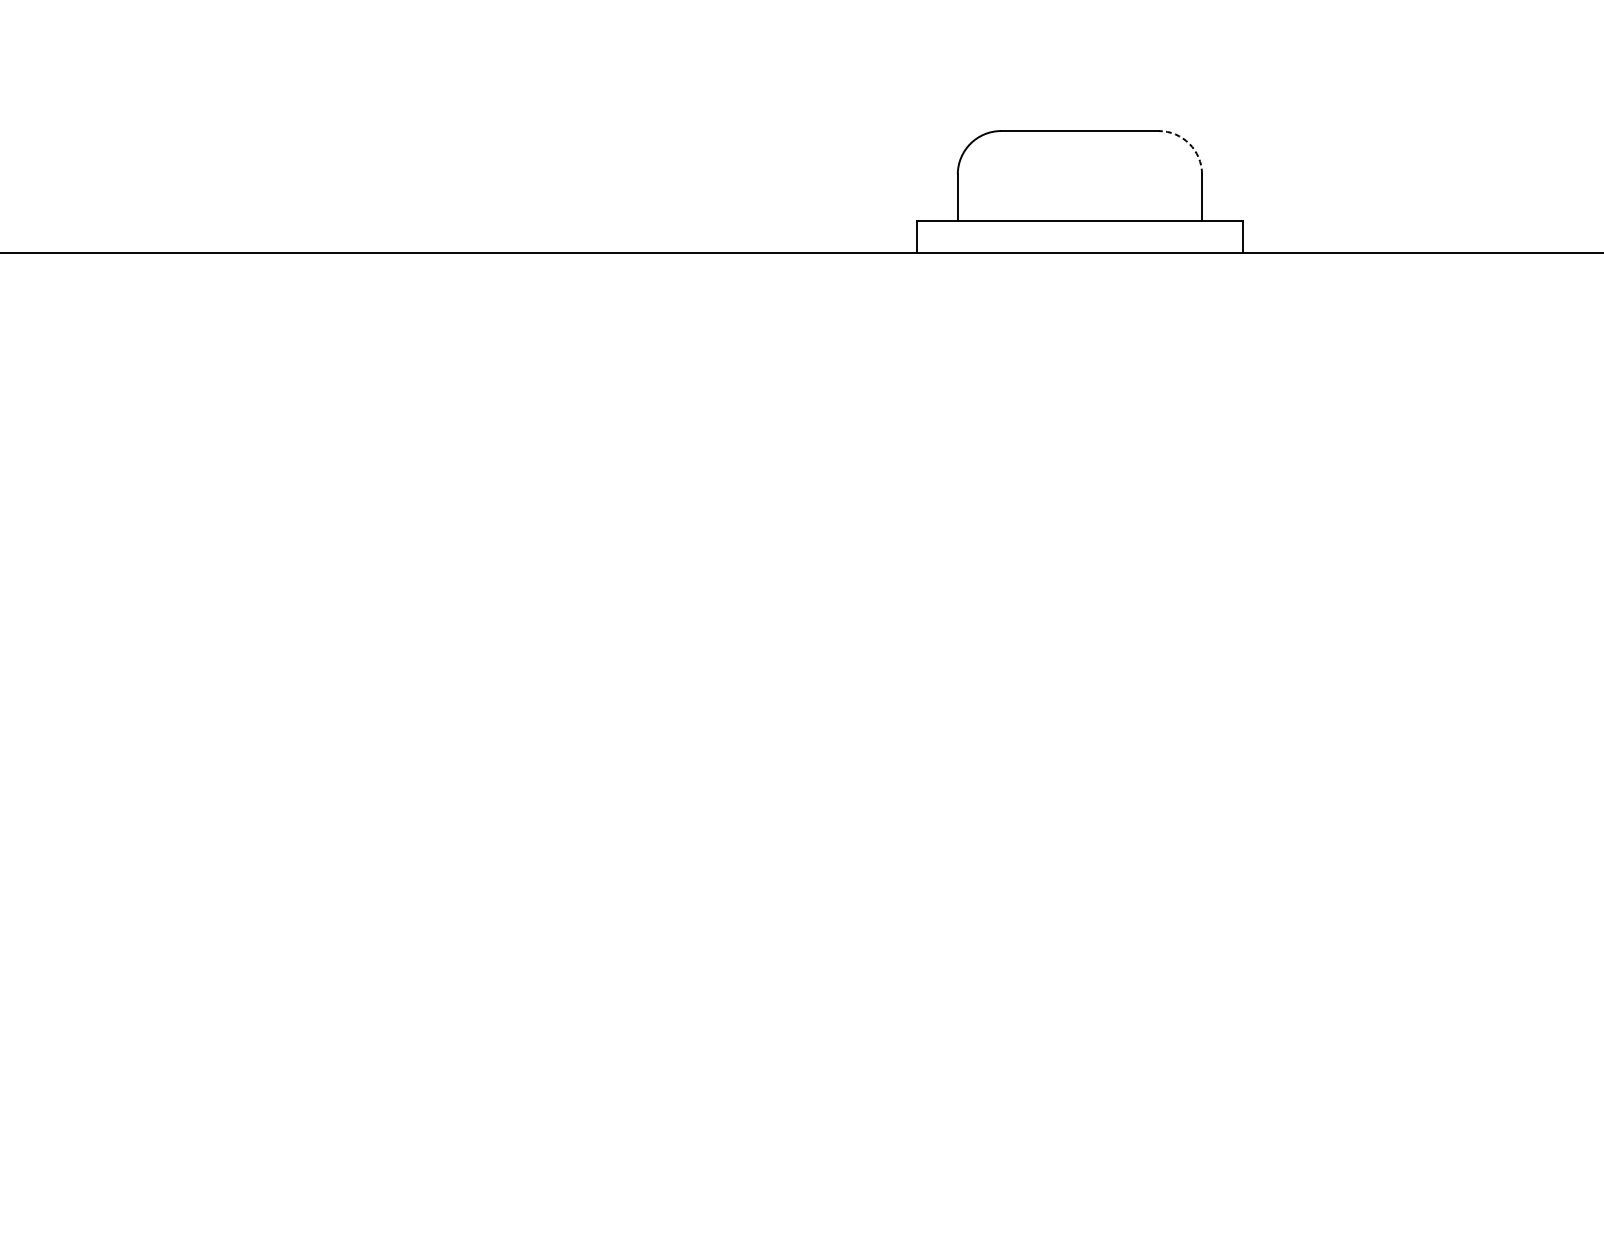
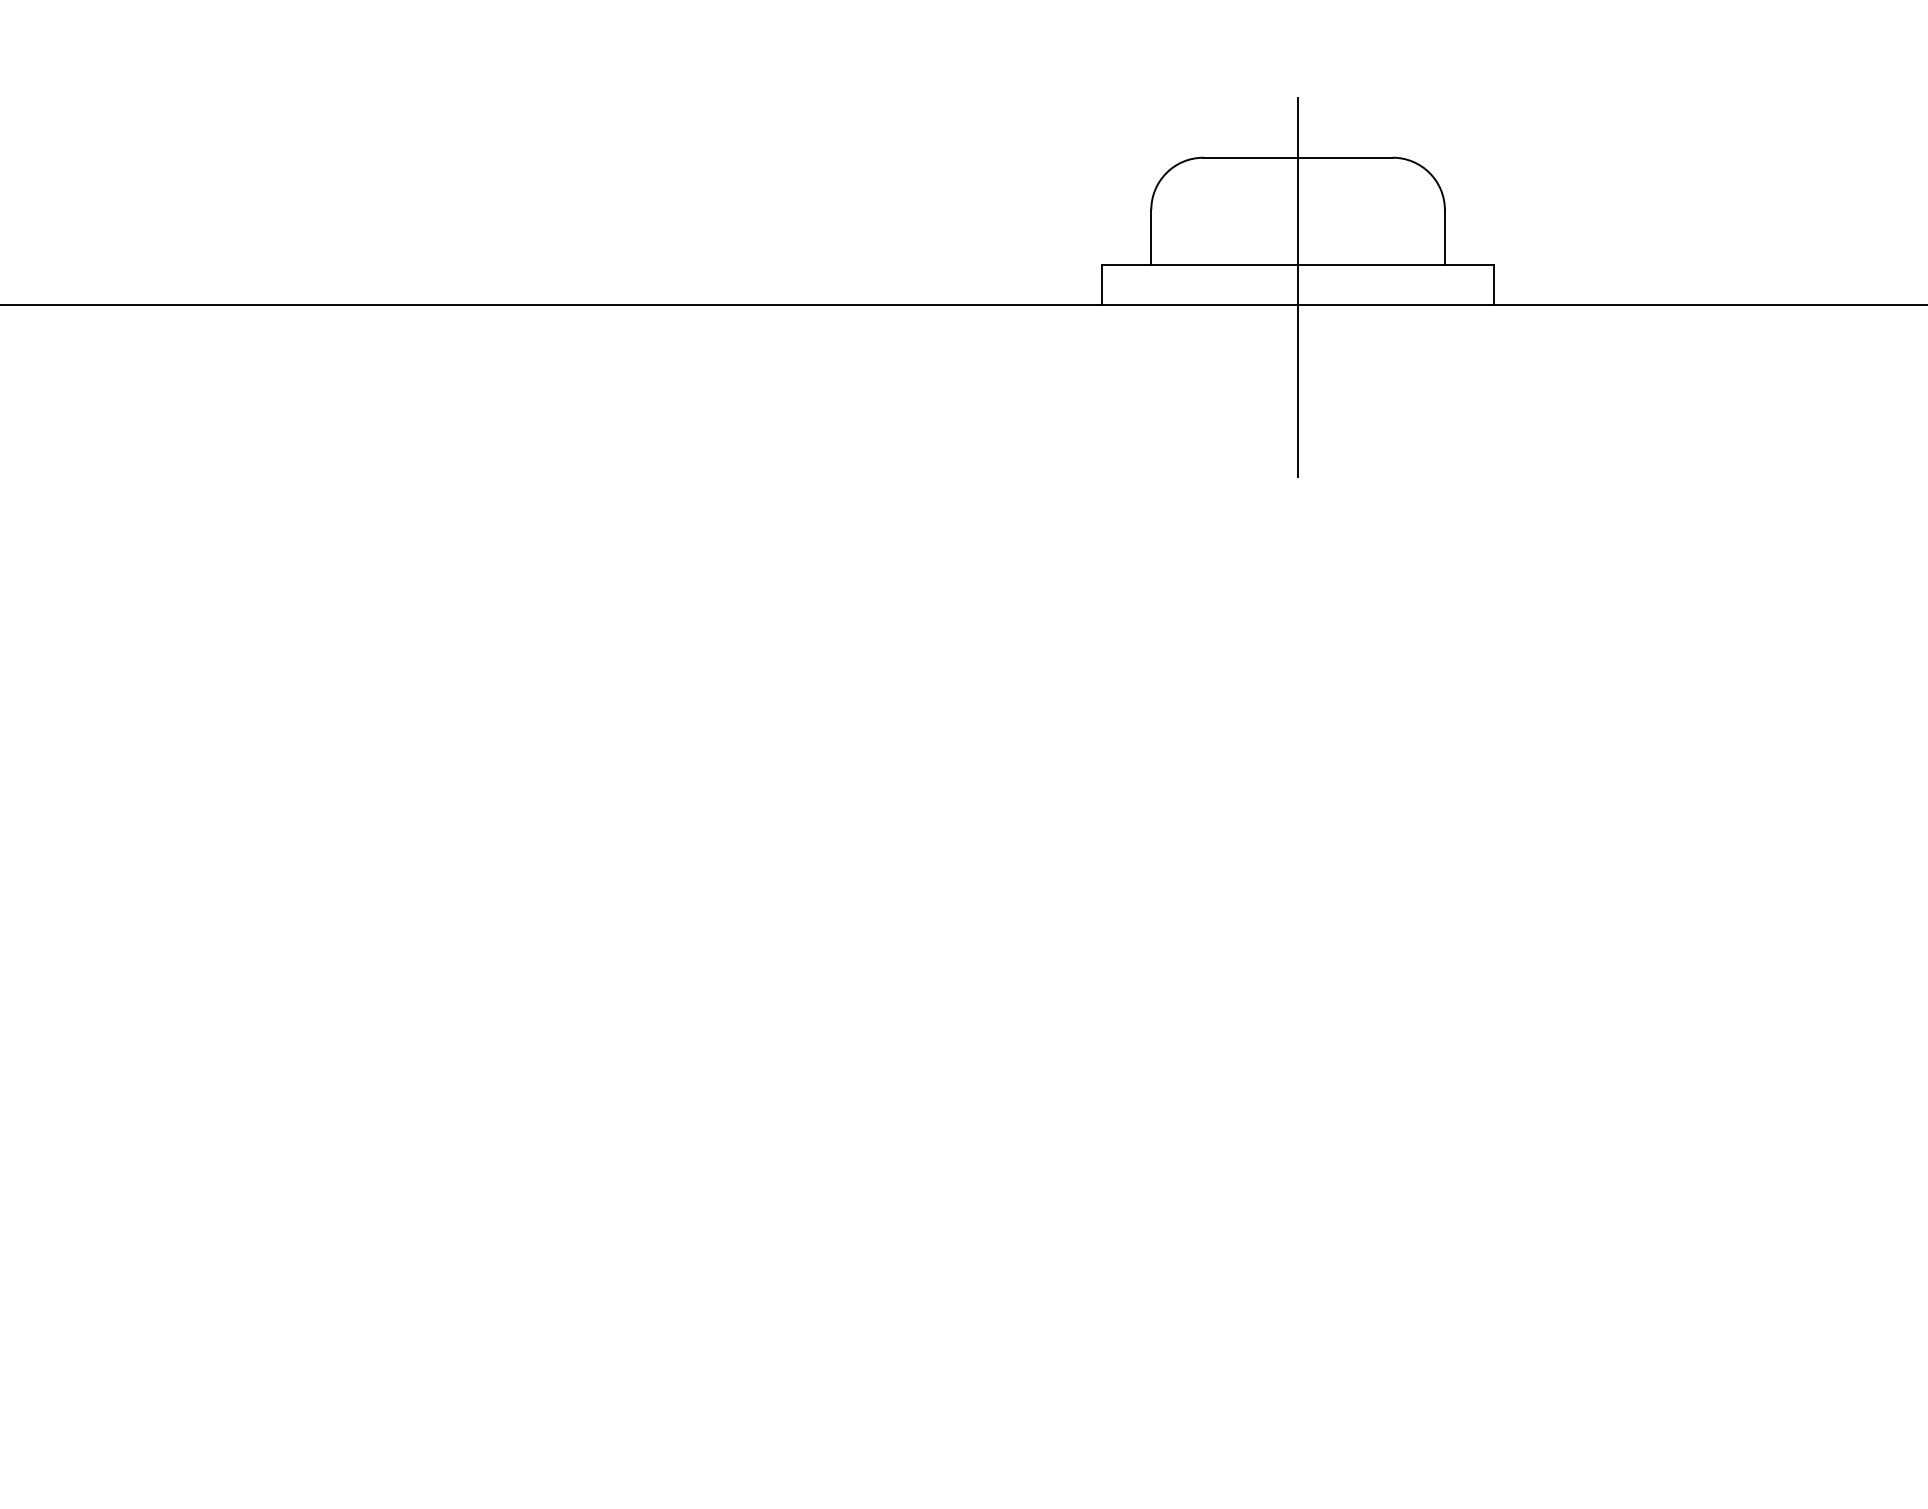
arc: (1189, 144) -> (1429, 173), dashed -> solid
line: (1080, 239) -> (1298, 287), added

